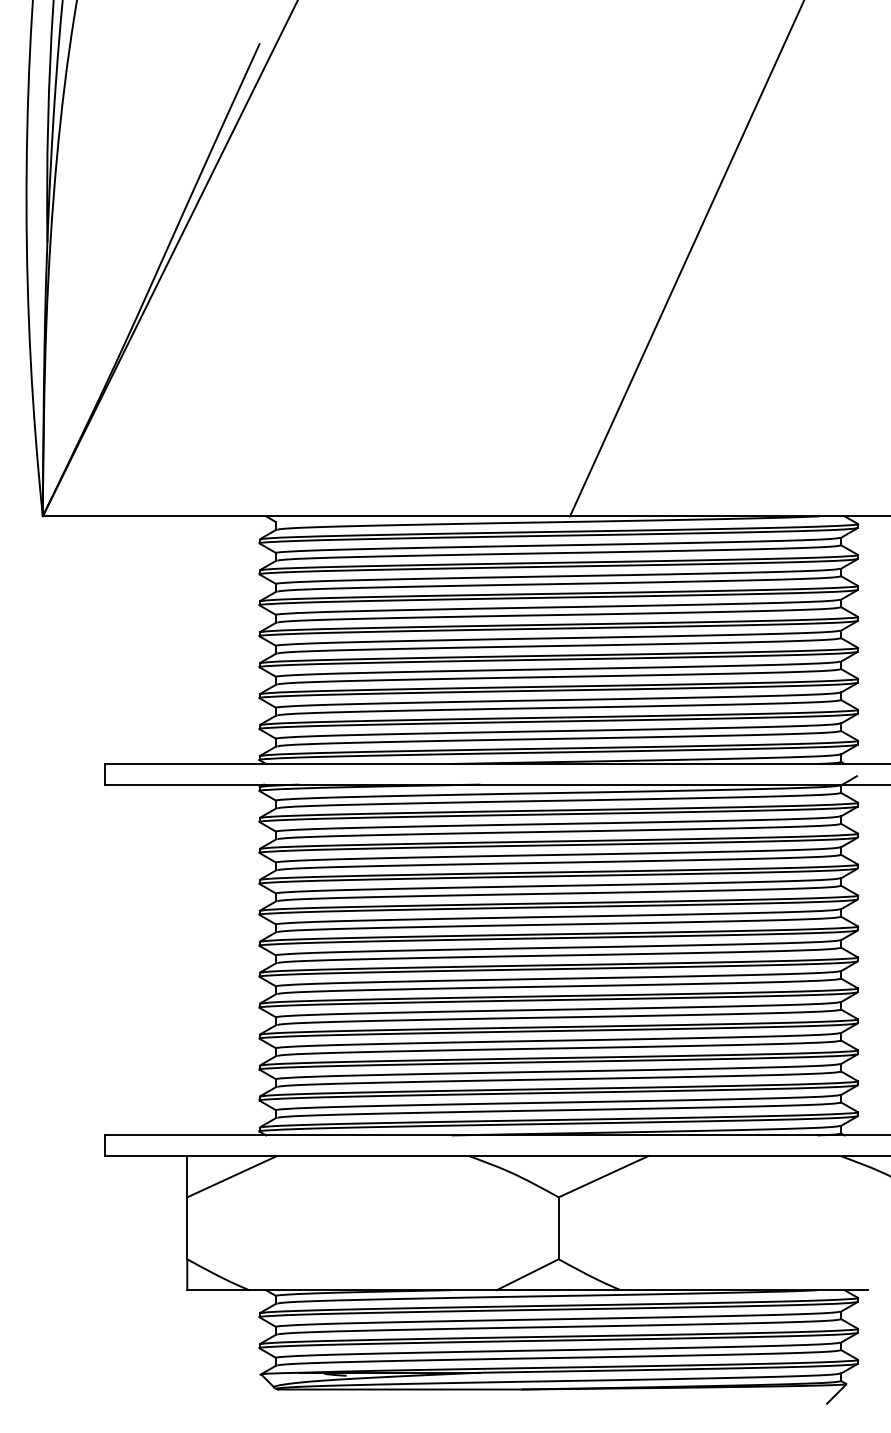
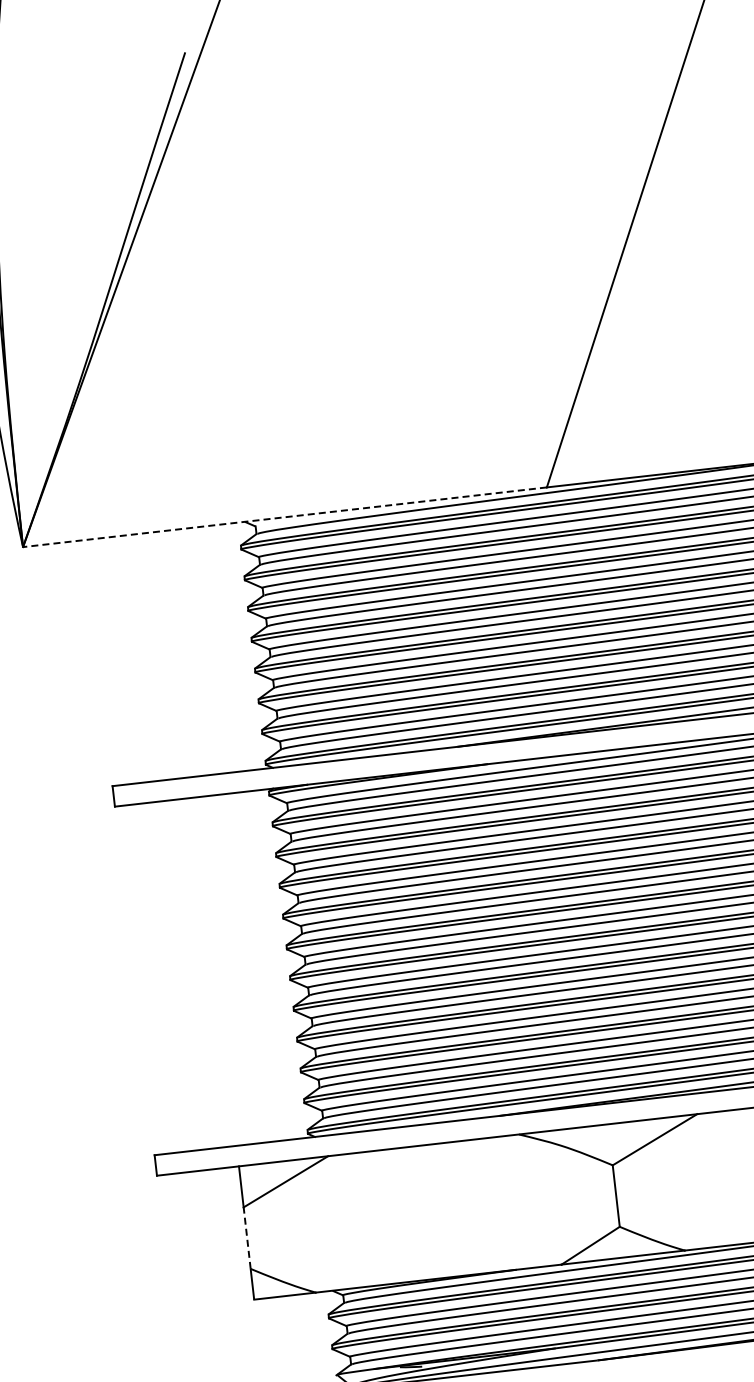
line: (306, 516) -> (285, 517), solid -> dashed
line: (187, 1228) -> (247, 1238), solid -> dashed

